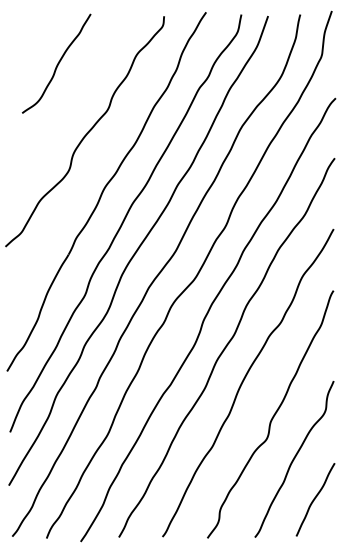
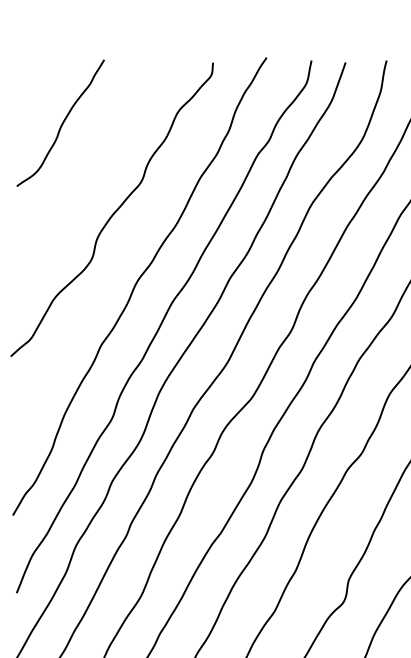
curve: (57, 63) -> (61, 122), moved

